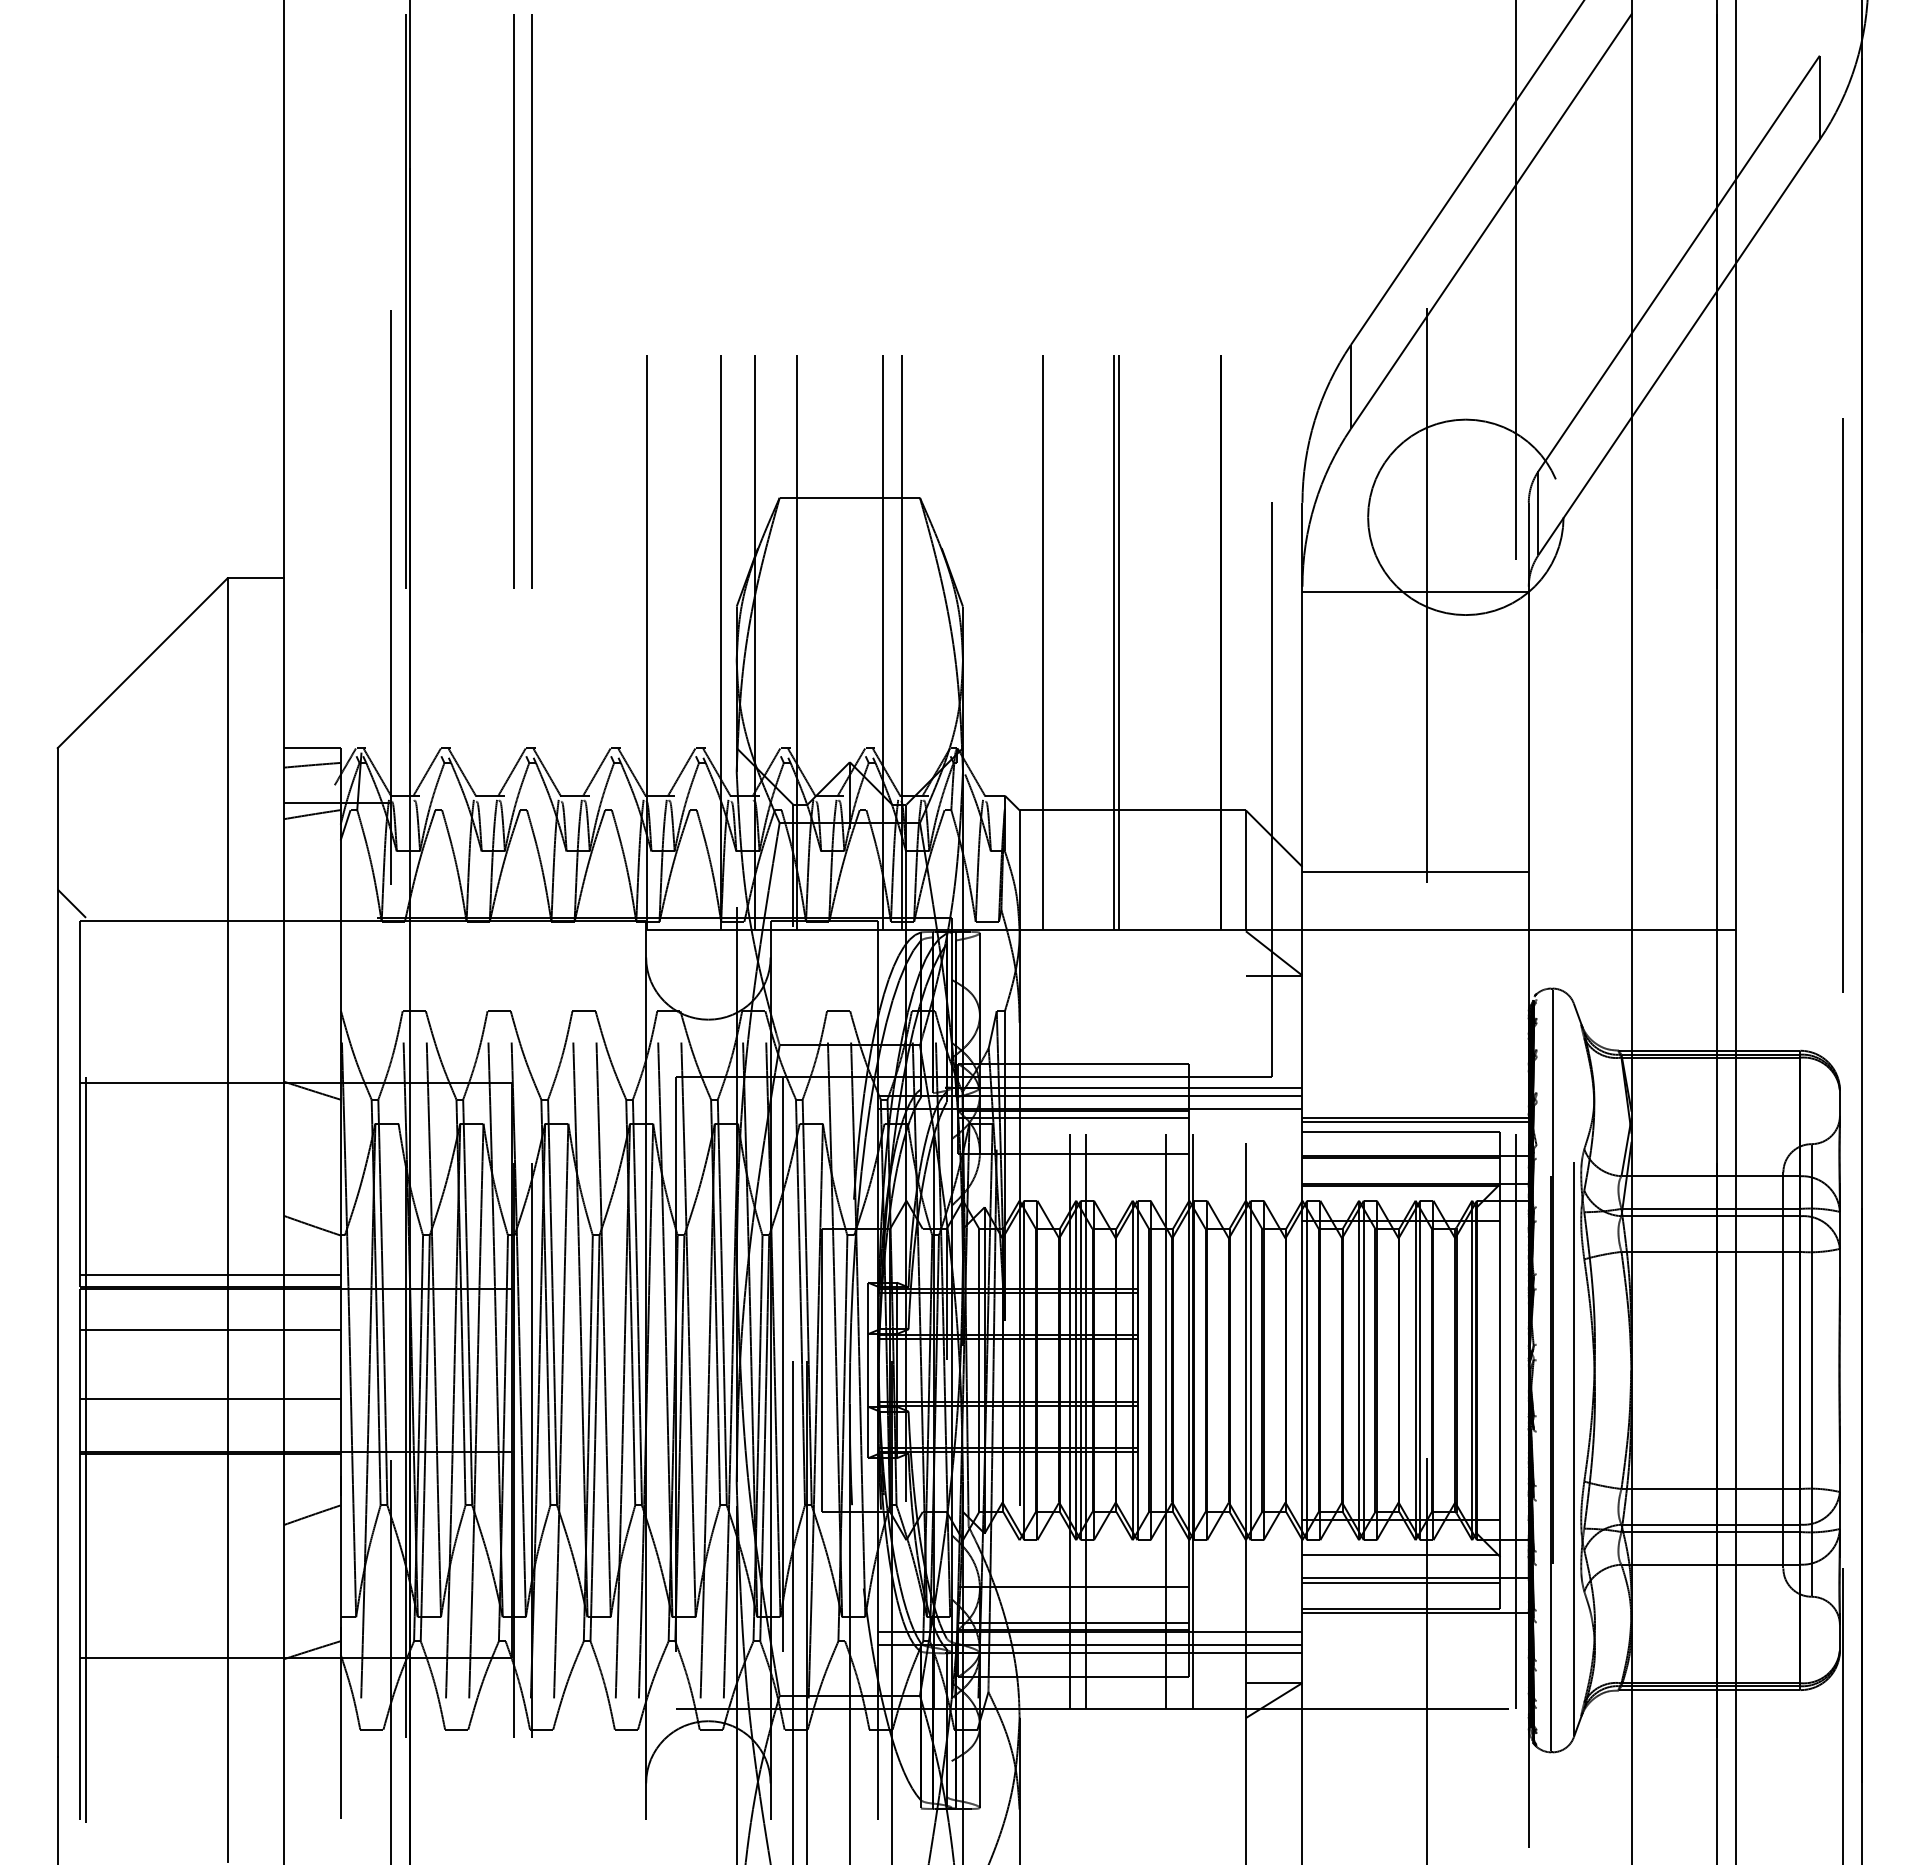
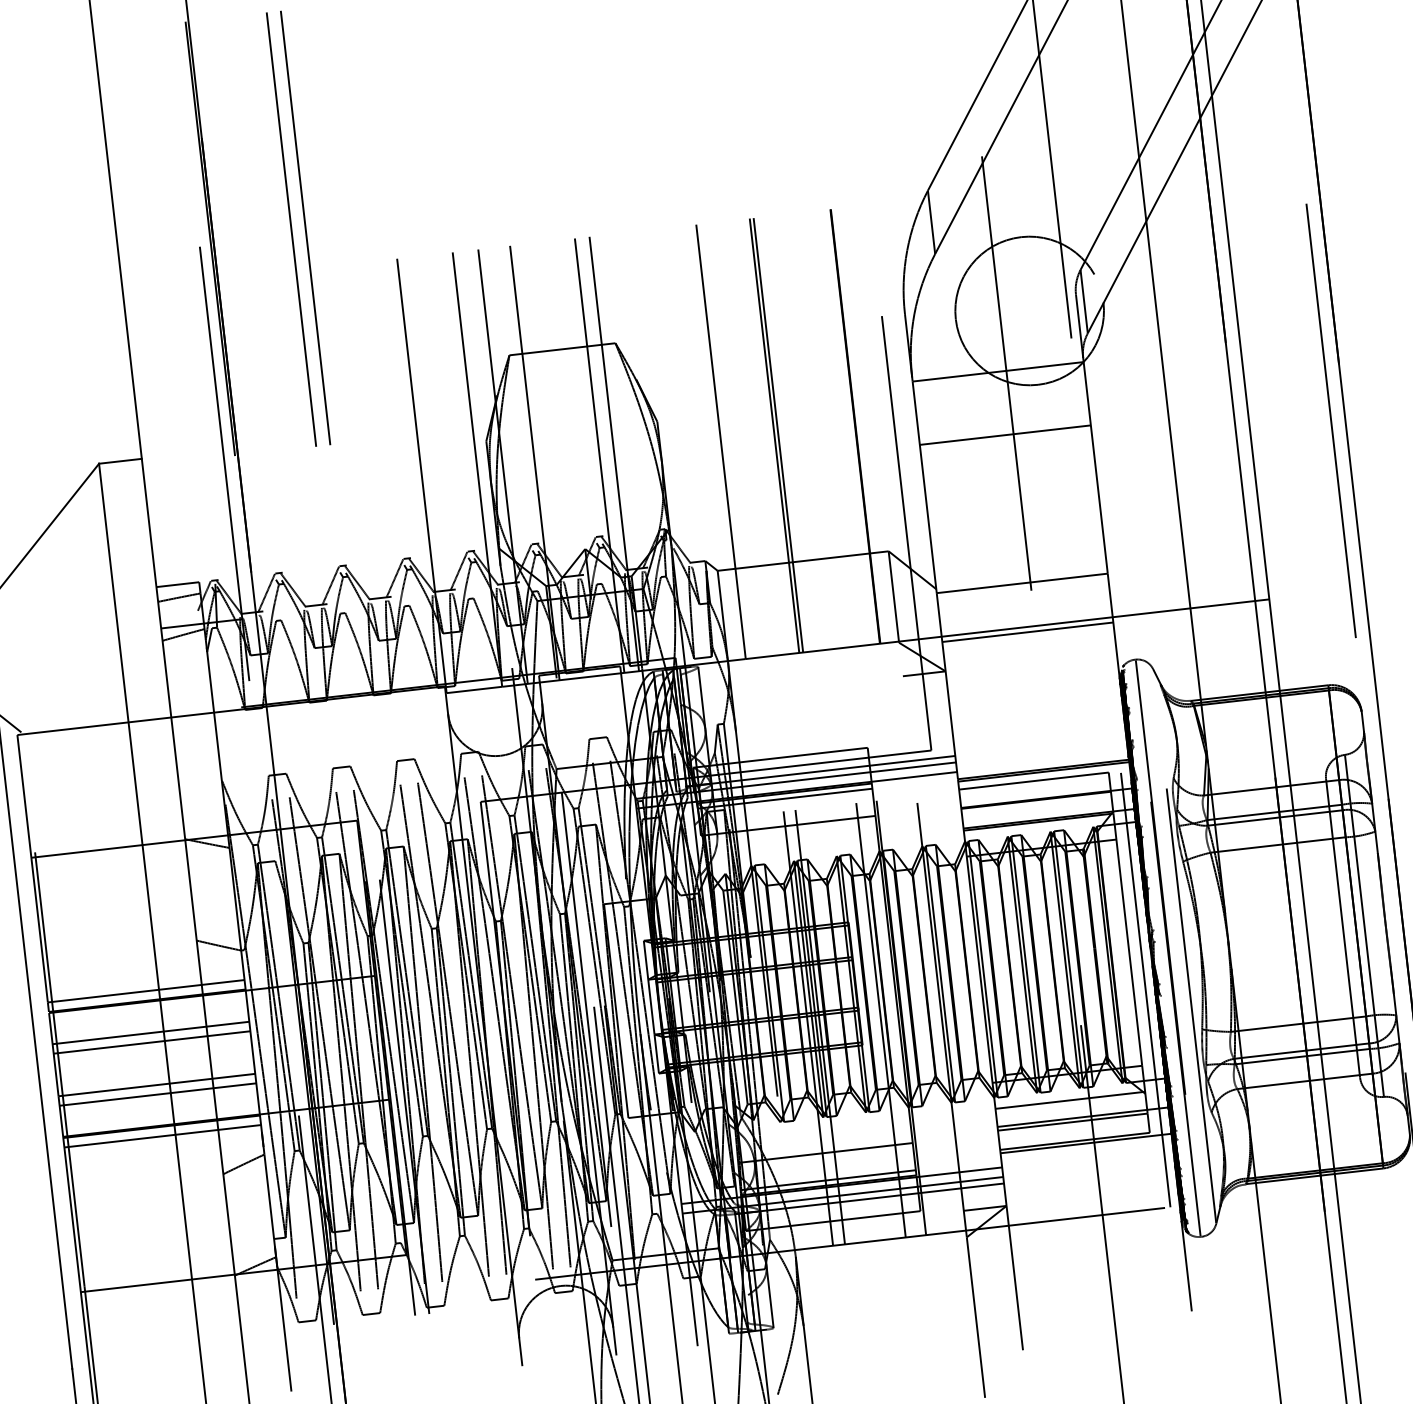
line: (1415, 675) -> (1005, 434), added
line: (1415, 936) -> (1027, 632), added
line: (210, 1342) -> (152, 1042), added
line: (210, 1411) -> (157, 1094), added
line: (210, 1466) -> (162, 1136), added

